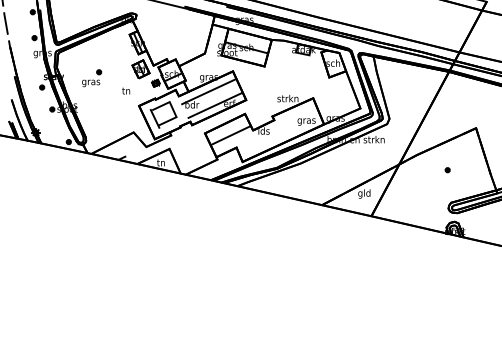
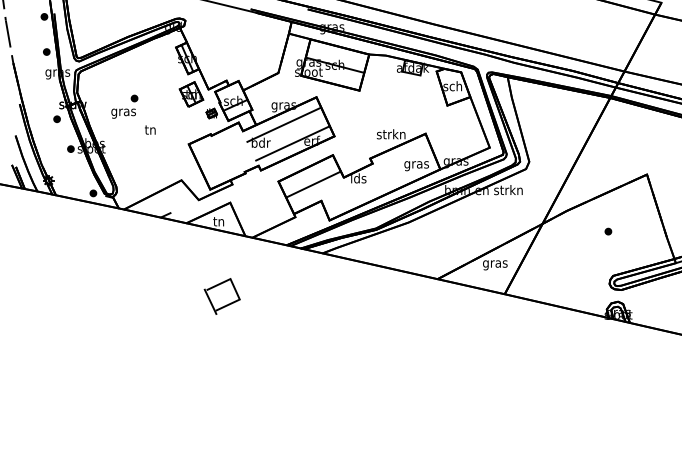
text: (126, 90) -> (150, 129), moved
part: (163, 114) -> (221, 296), moved
text: (364, 193) -> (495, 263), gld -> gras

